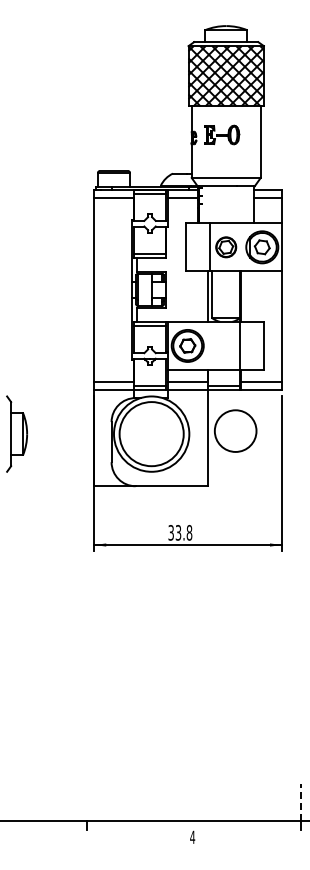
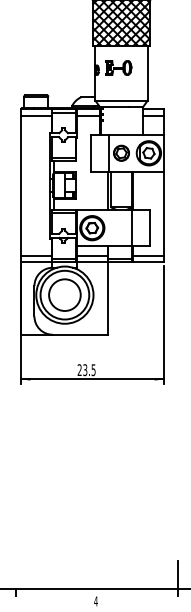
circle: (235, 430) -> (64, 294), moved
text: (180, 532) -> (86, 369), 33.8 -> 23.5
line: (300, 801) -> (177, 574), dashed -> solid

